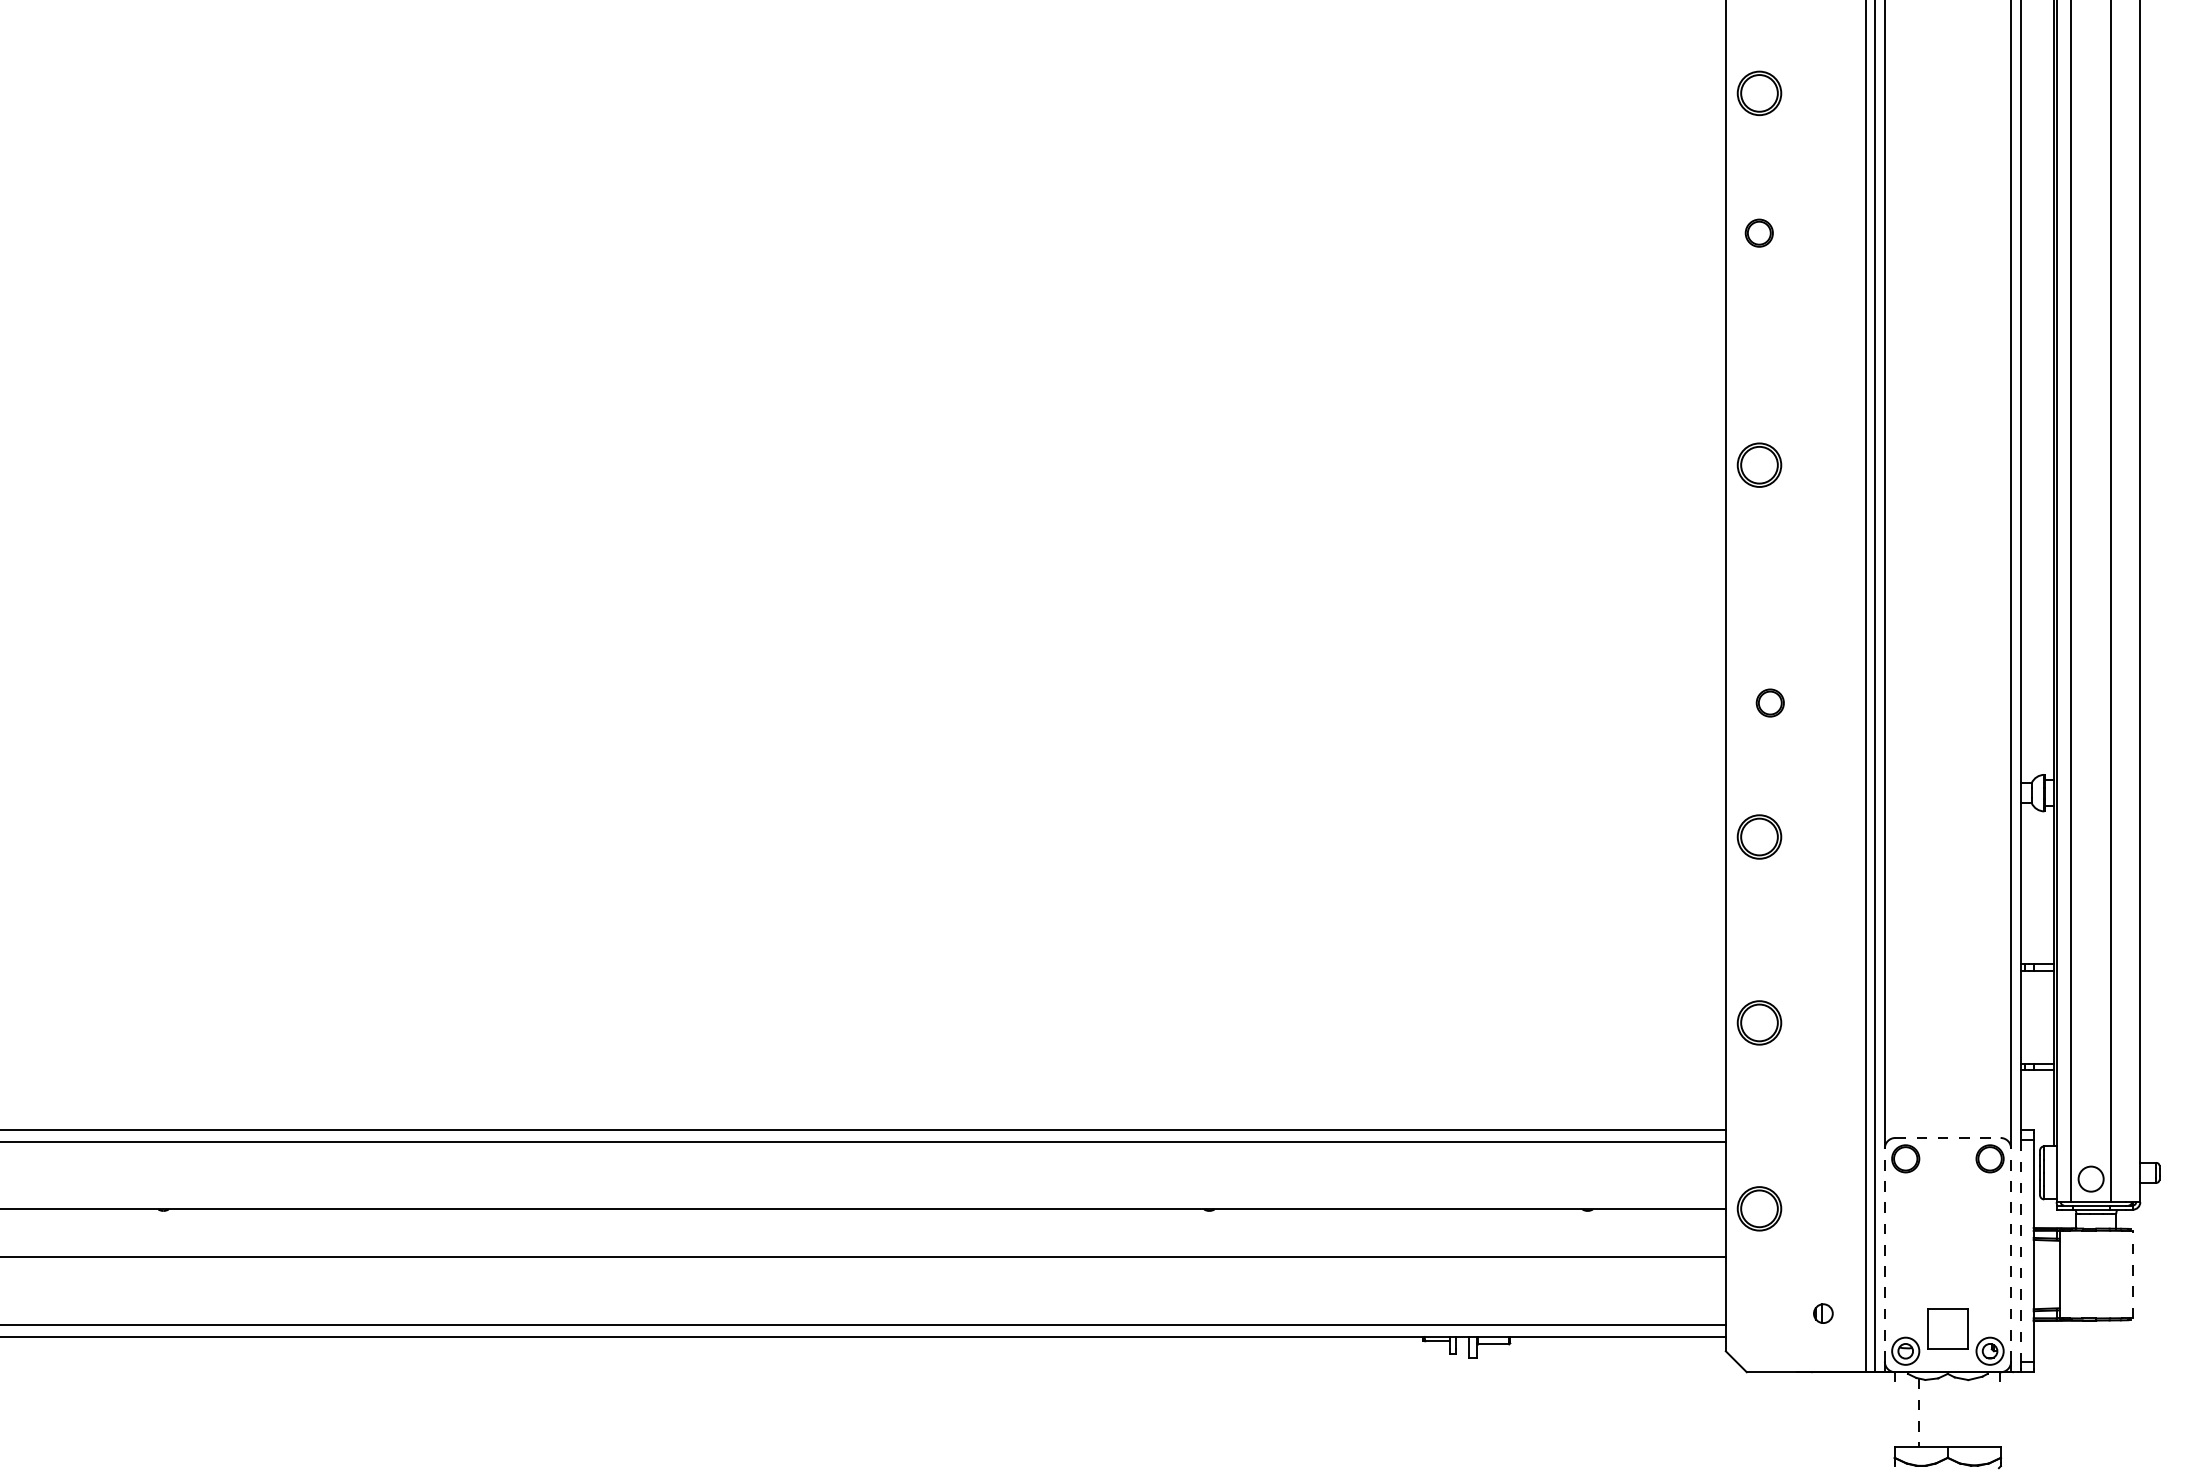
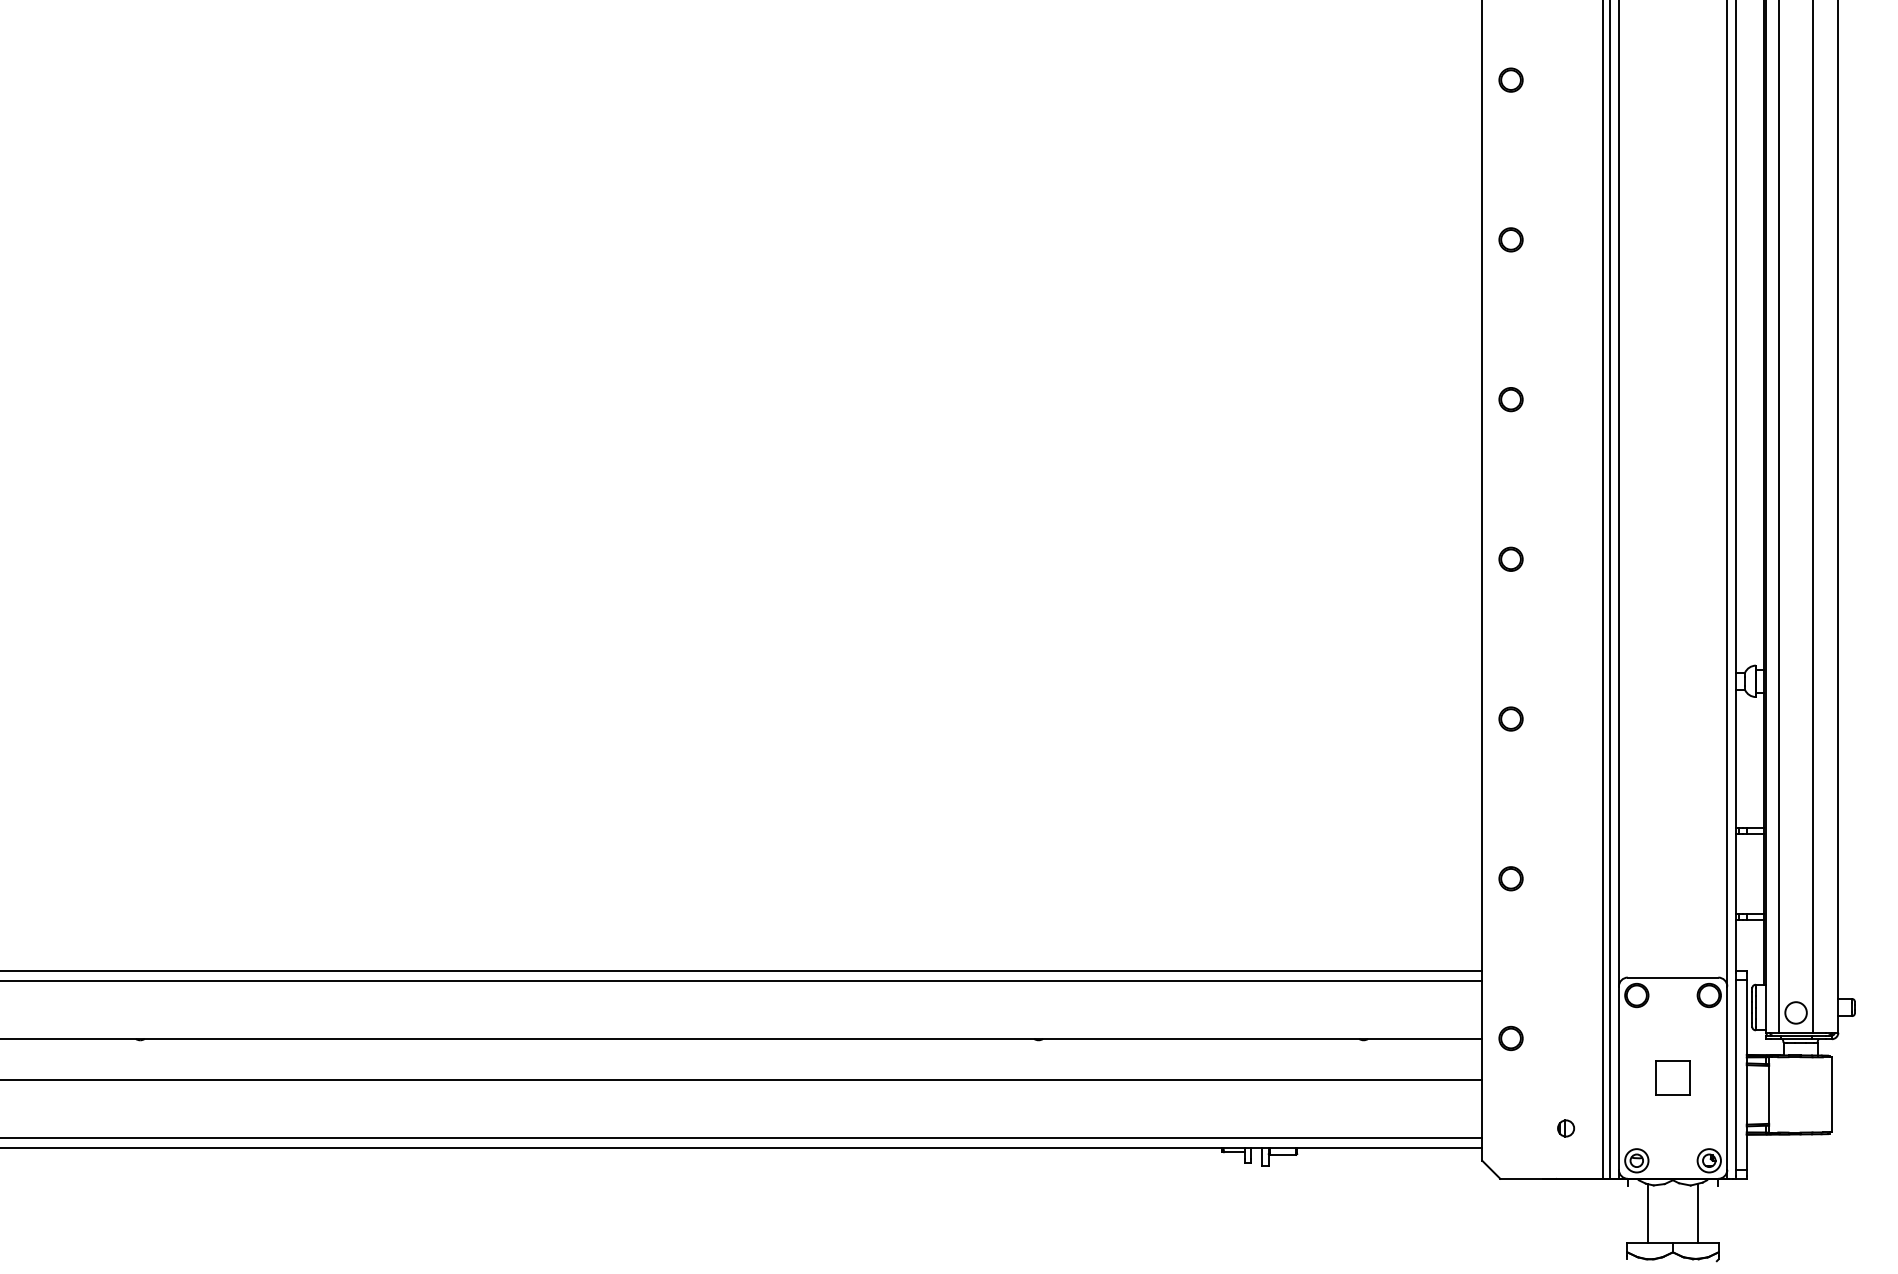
part: (1758, 92) -> (1510, 79), size x0.62
part: (1758, 232) -> (1510, 239), moved
part: (1758, 464) -> (1510, 399), size x0.62
part: (1769, 702) -> (1510, 558), moved
part: (1758, 836) -> (1510, 718), size x0.62
part: (1758, 1022) -> (1510, 878), size x0.62
line: (1947, 1138) -> (1672, 978), dashed -> solid
part: (1758, 1208) -> (1510, 1038), size x0.62
line: (2021, 1251) -> (1736, 1075), dashed -> solid
line: (1884, 1255) -> (1618, 1078), dashed -> solid
line: (2011, 1255) -> (1727, 1078), dashed -> solid
line: (2133, 1274) -> (1832, 1094), dashed -> solid
part: (1947, 1328) -> (1672, 1077), moved
line: (1977, 1412) -> (1698, 1213), added
line: (1918, 1413) -> (1647, 1214), dashed -> solid

